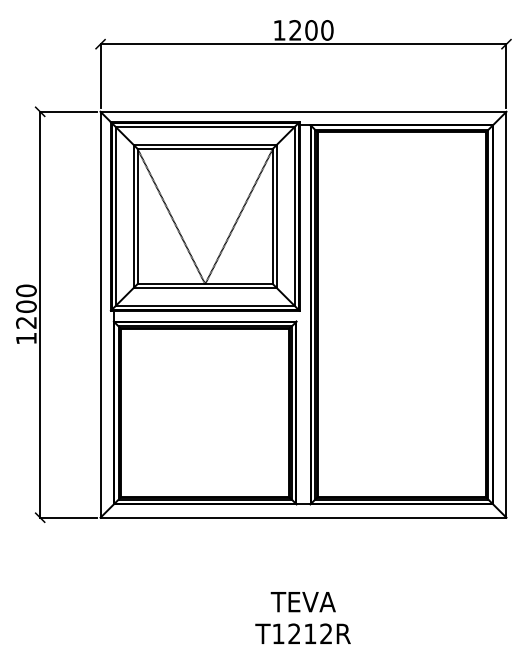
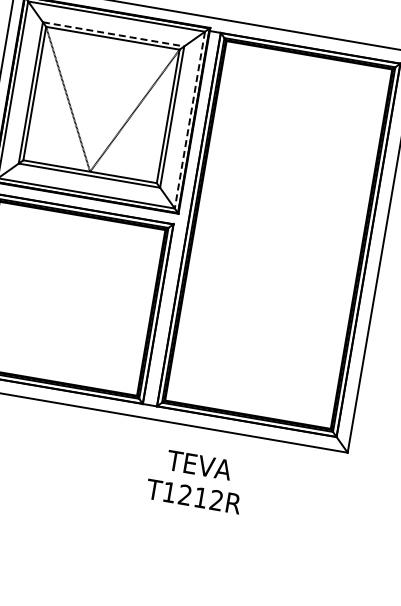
line: (205, 144) -> (113, 34), solid -> dashed
line: (294, 216) -> (189, 120), solid -> dashed
text: (302, 617) -> (195, 480), moved

